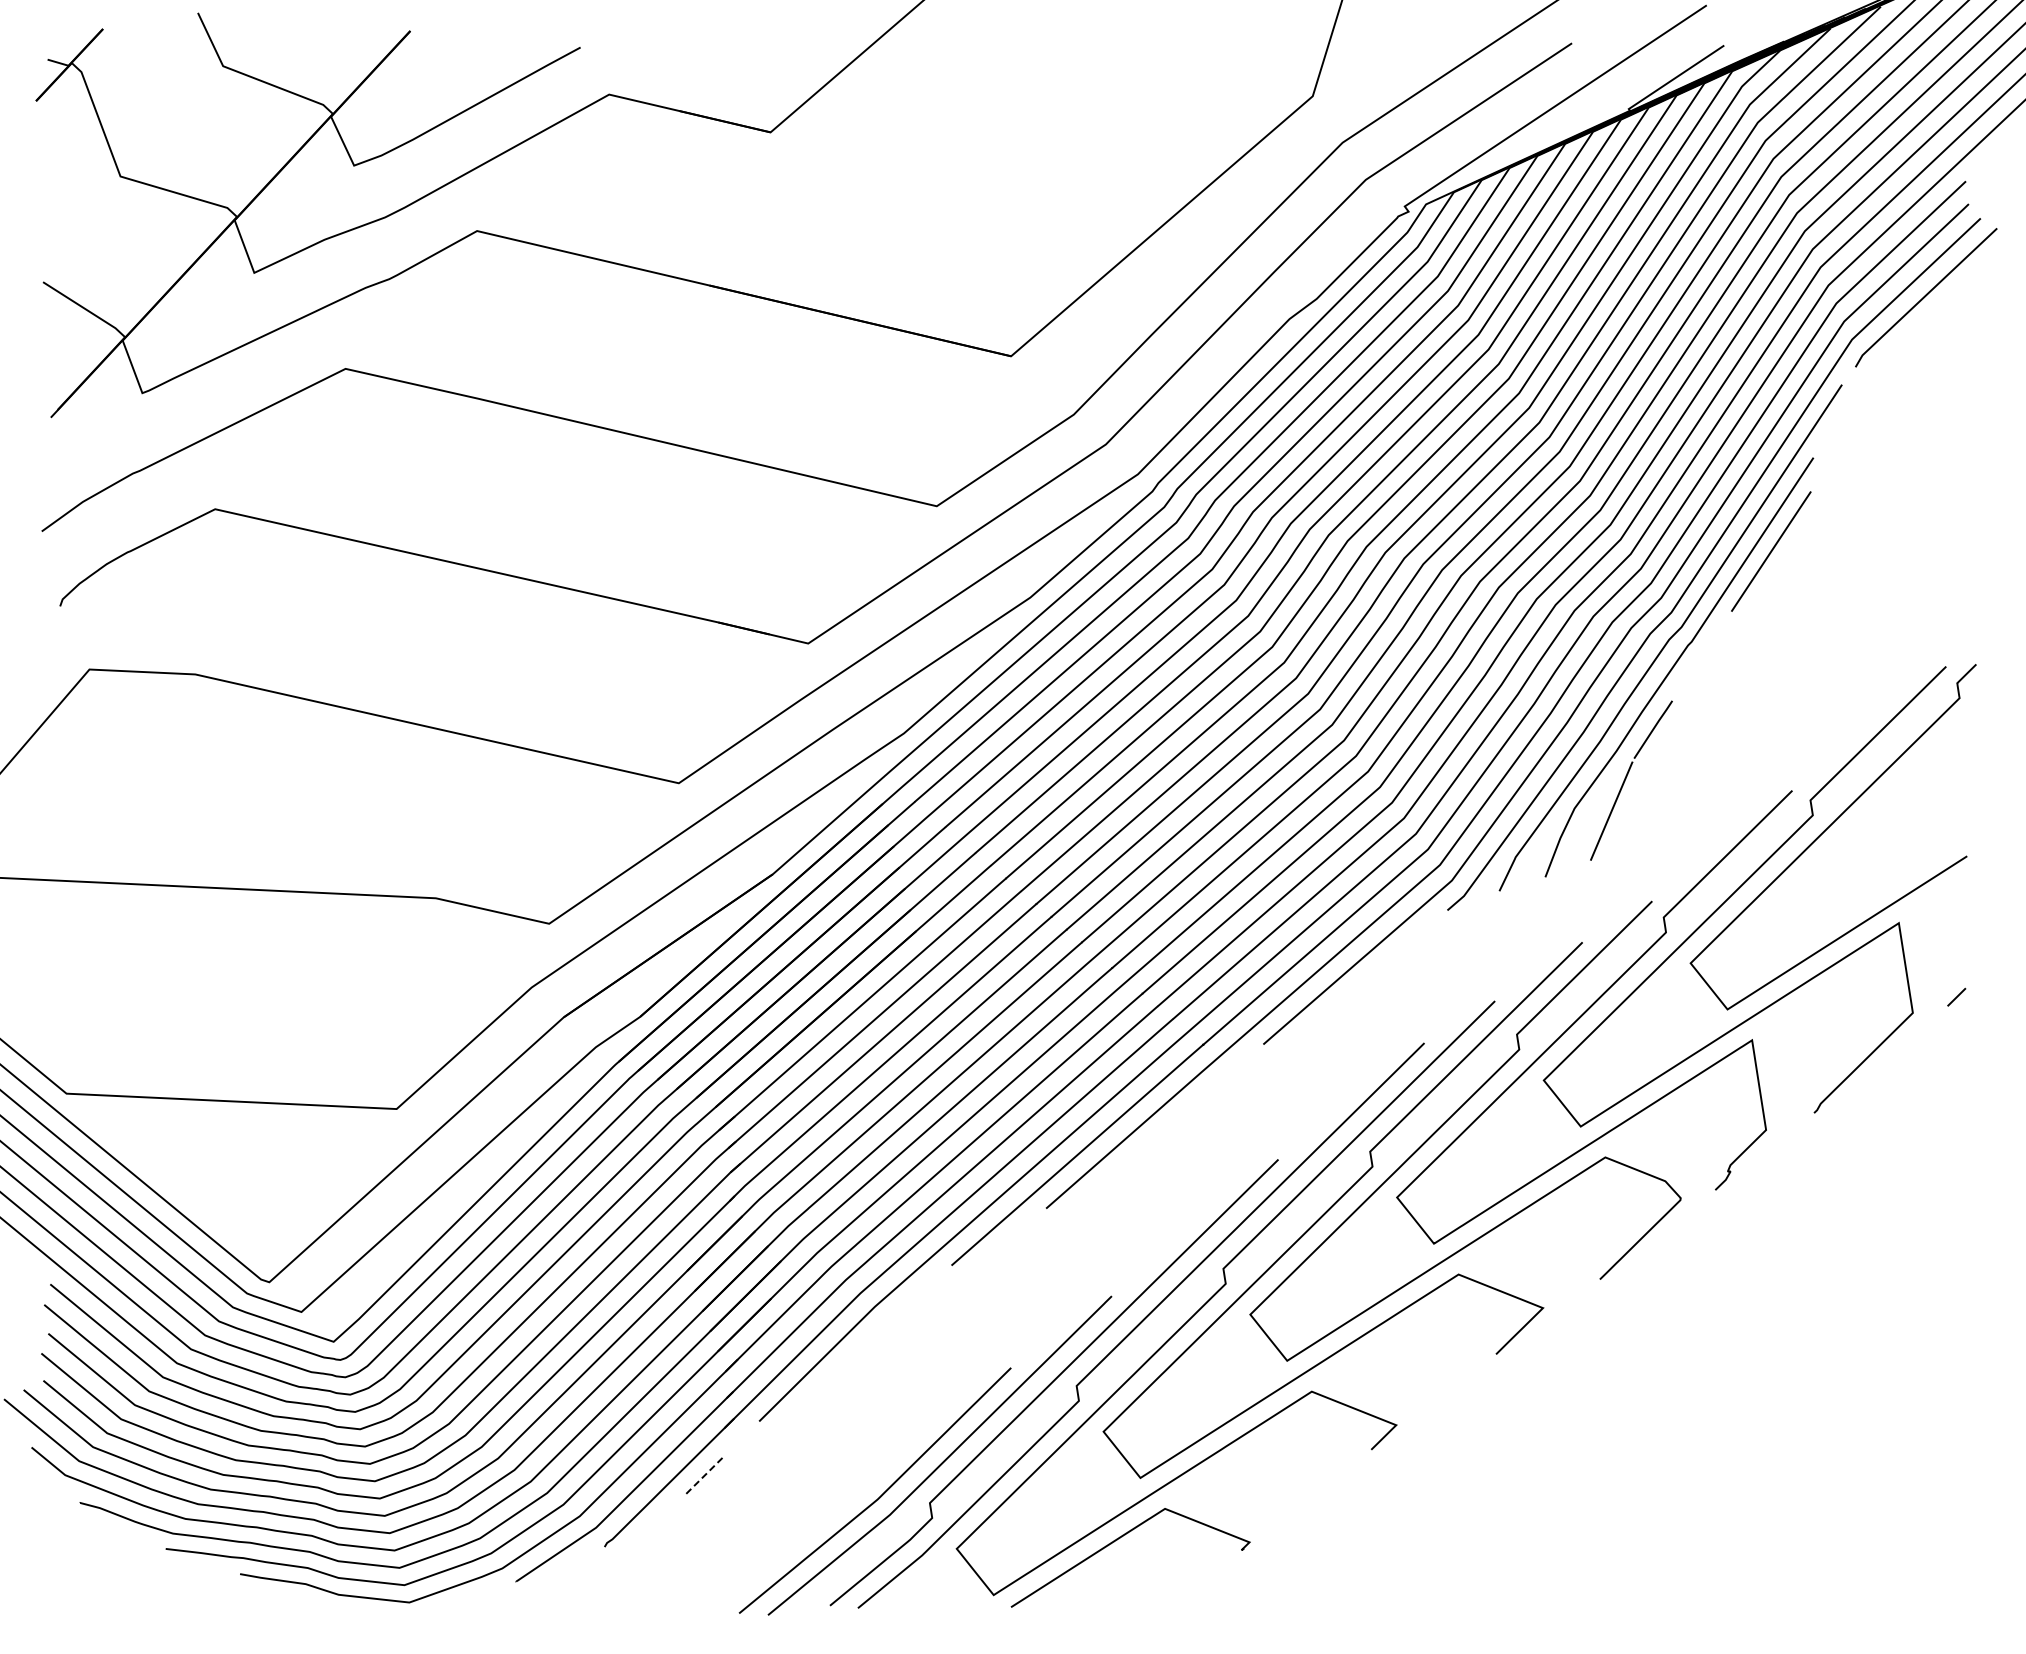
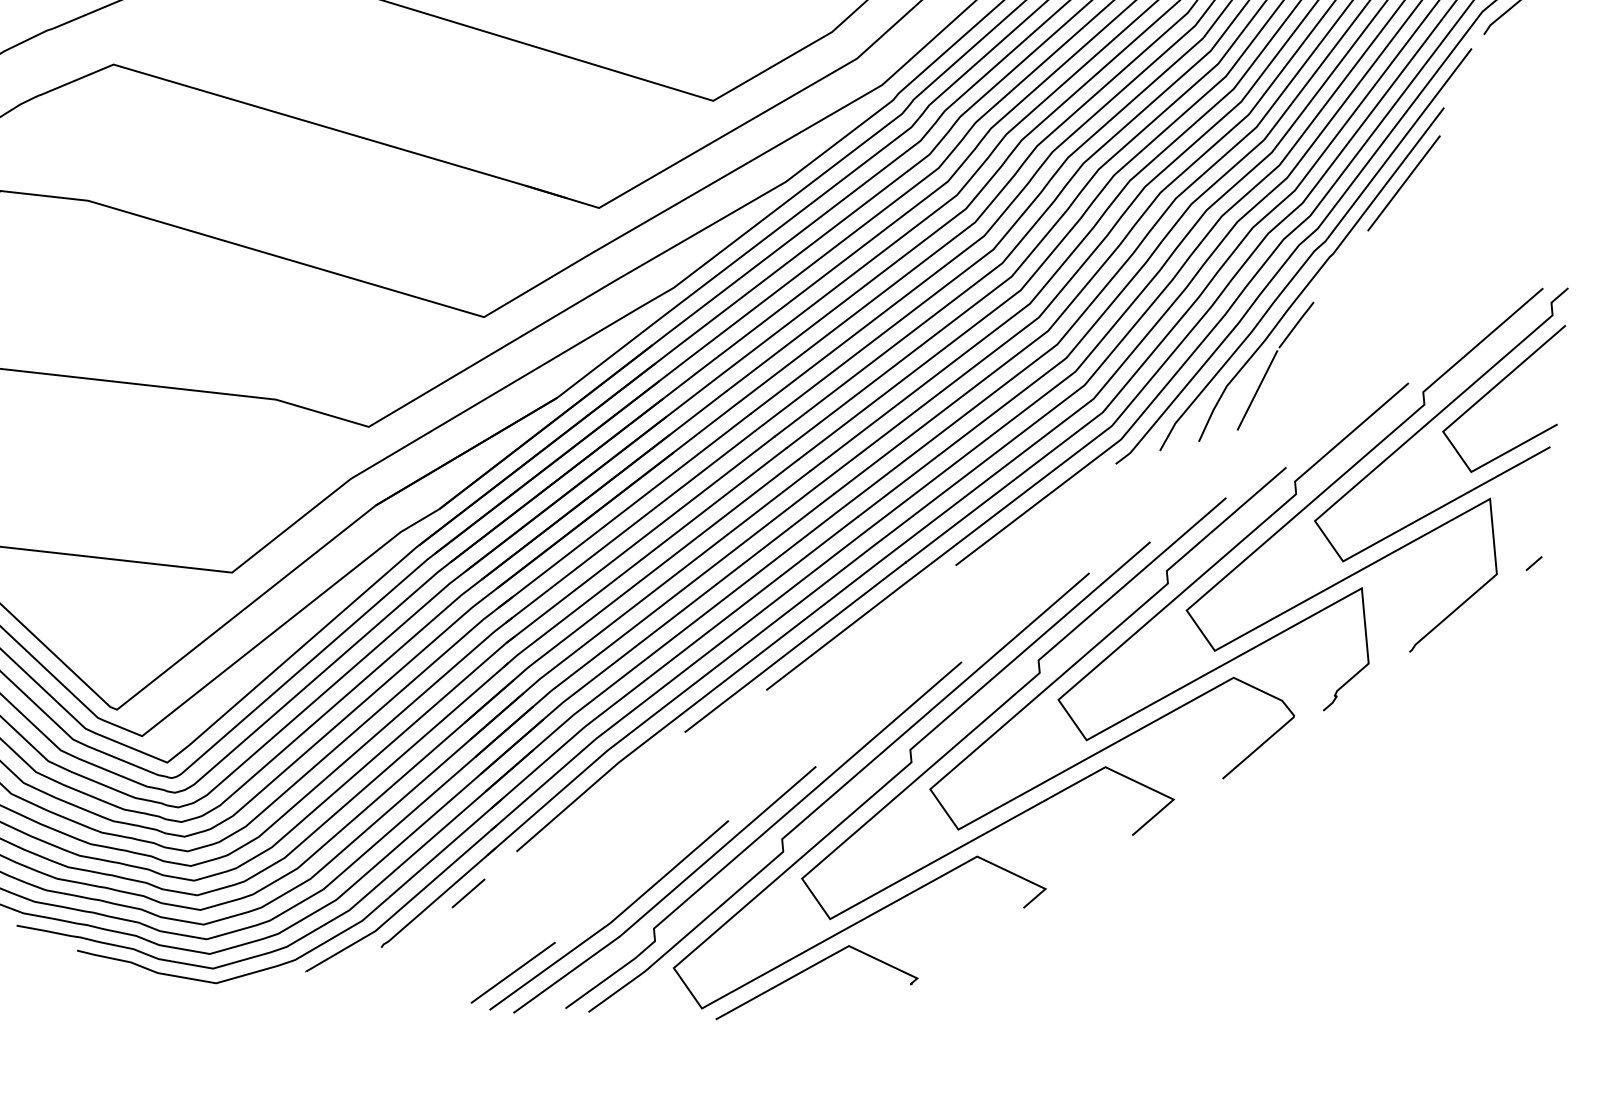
curve: (1895, 790) -> (1494, 388), added
line: (705, 1474) -> (469, 892), dashed -> solid
line: (764, 1566) -> (513, 972), added

